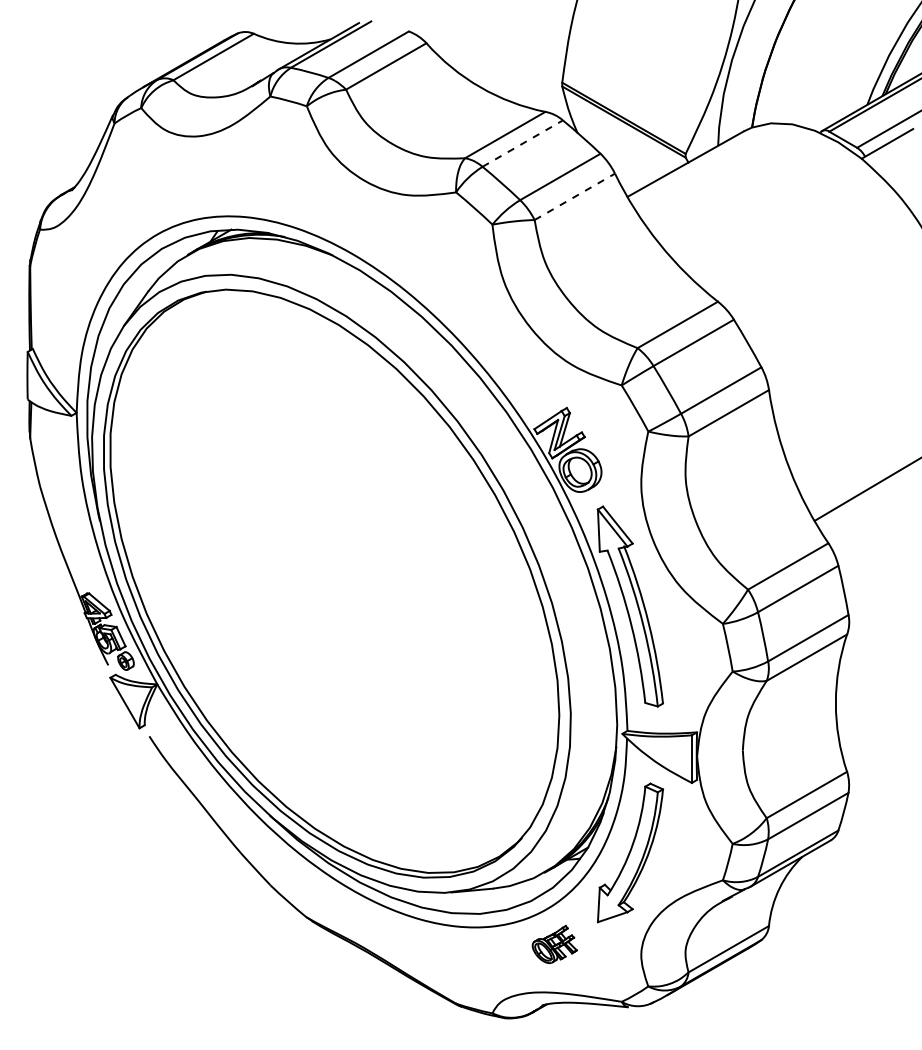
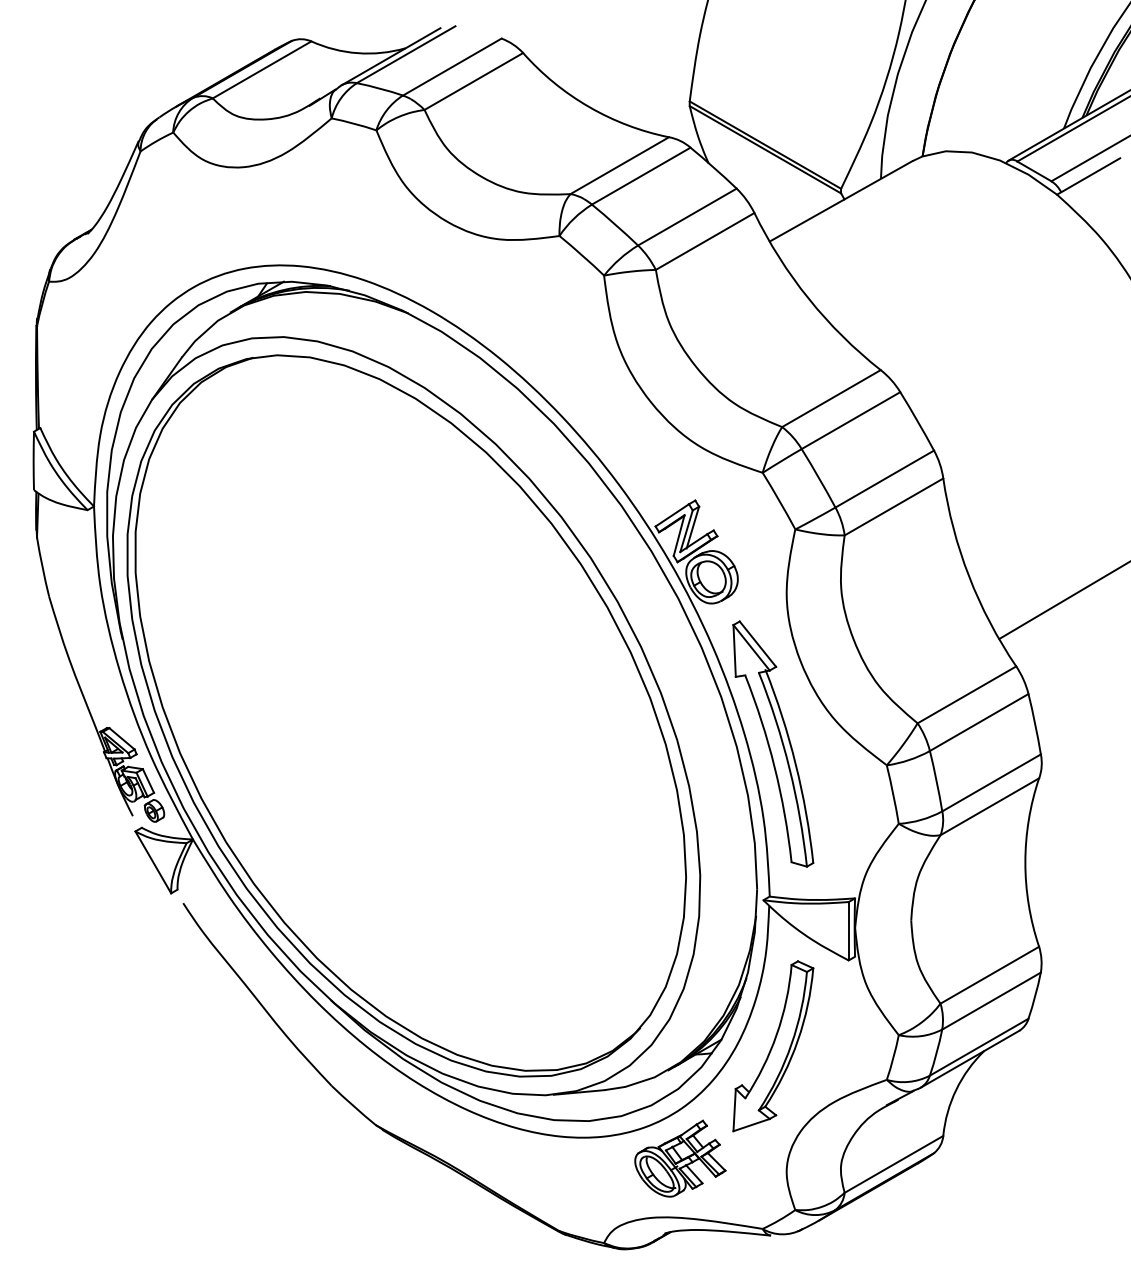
line: (523, 143) -> (642, 176), dashed -> solid
line: (575, 196) -> (705, 241), dashed -> solid
part: (554, 944) -> (680, 1158), size x1.67

